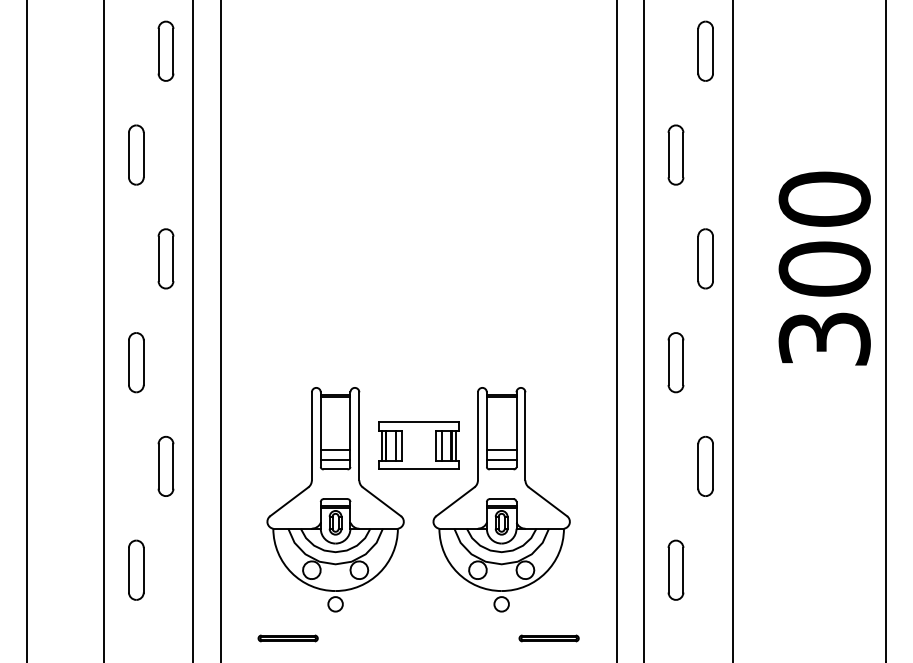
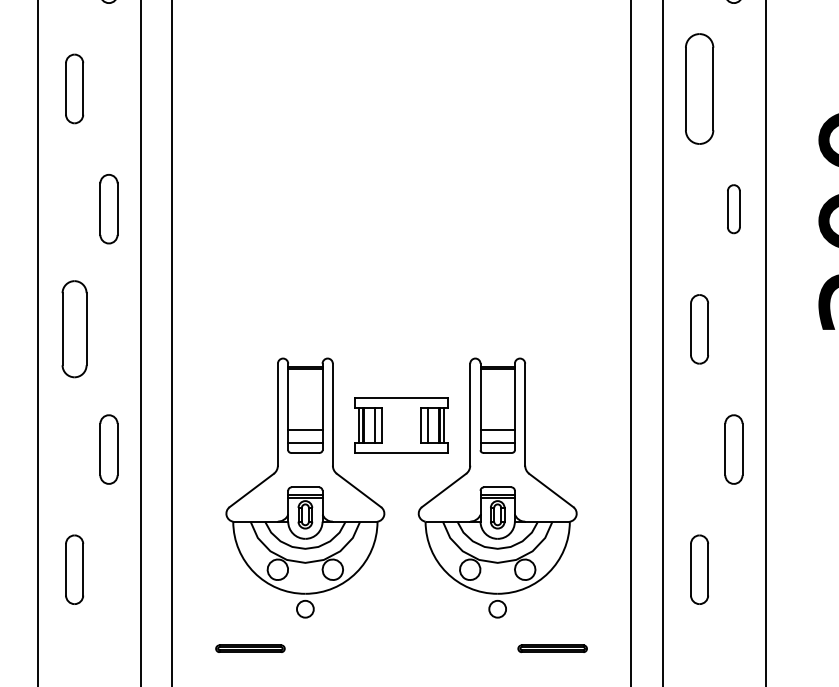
part: (675, 154) -> (699, 88), size x1.6
part: (705, 258) -> (733, 208), size x0.7
part: (136, 362) -> (74, 329), size x1.4

